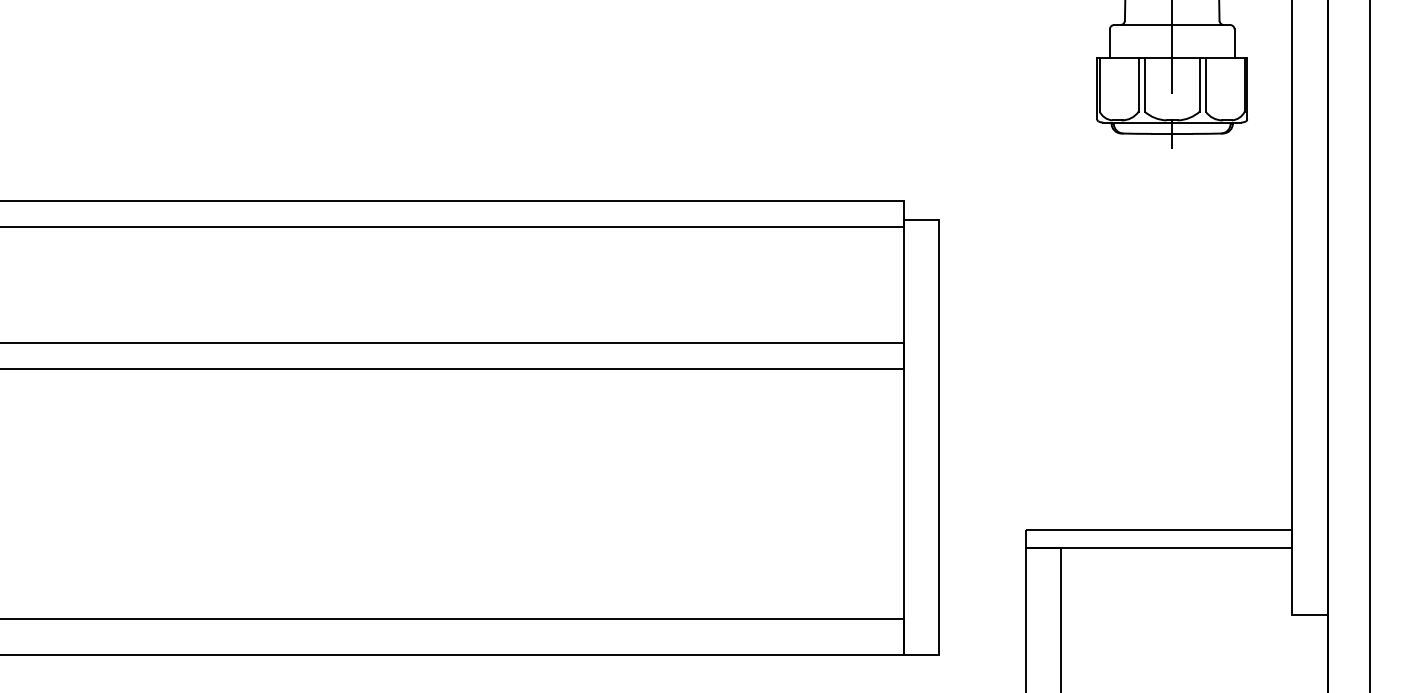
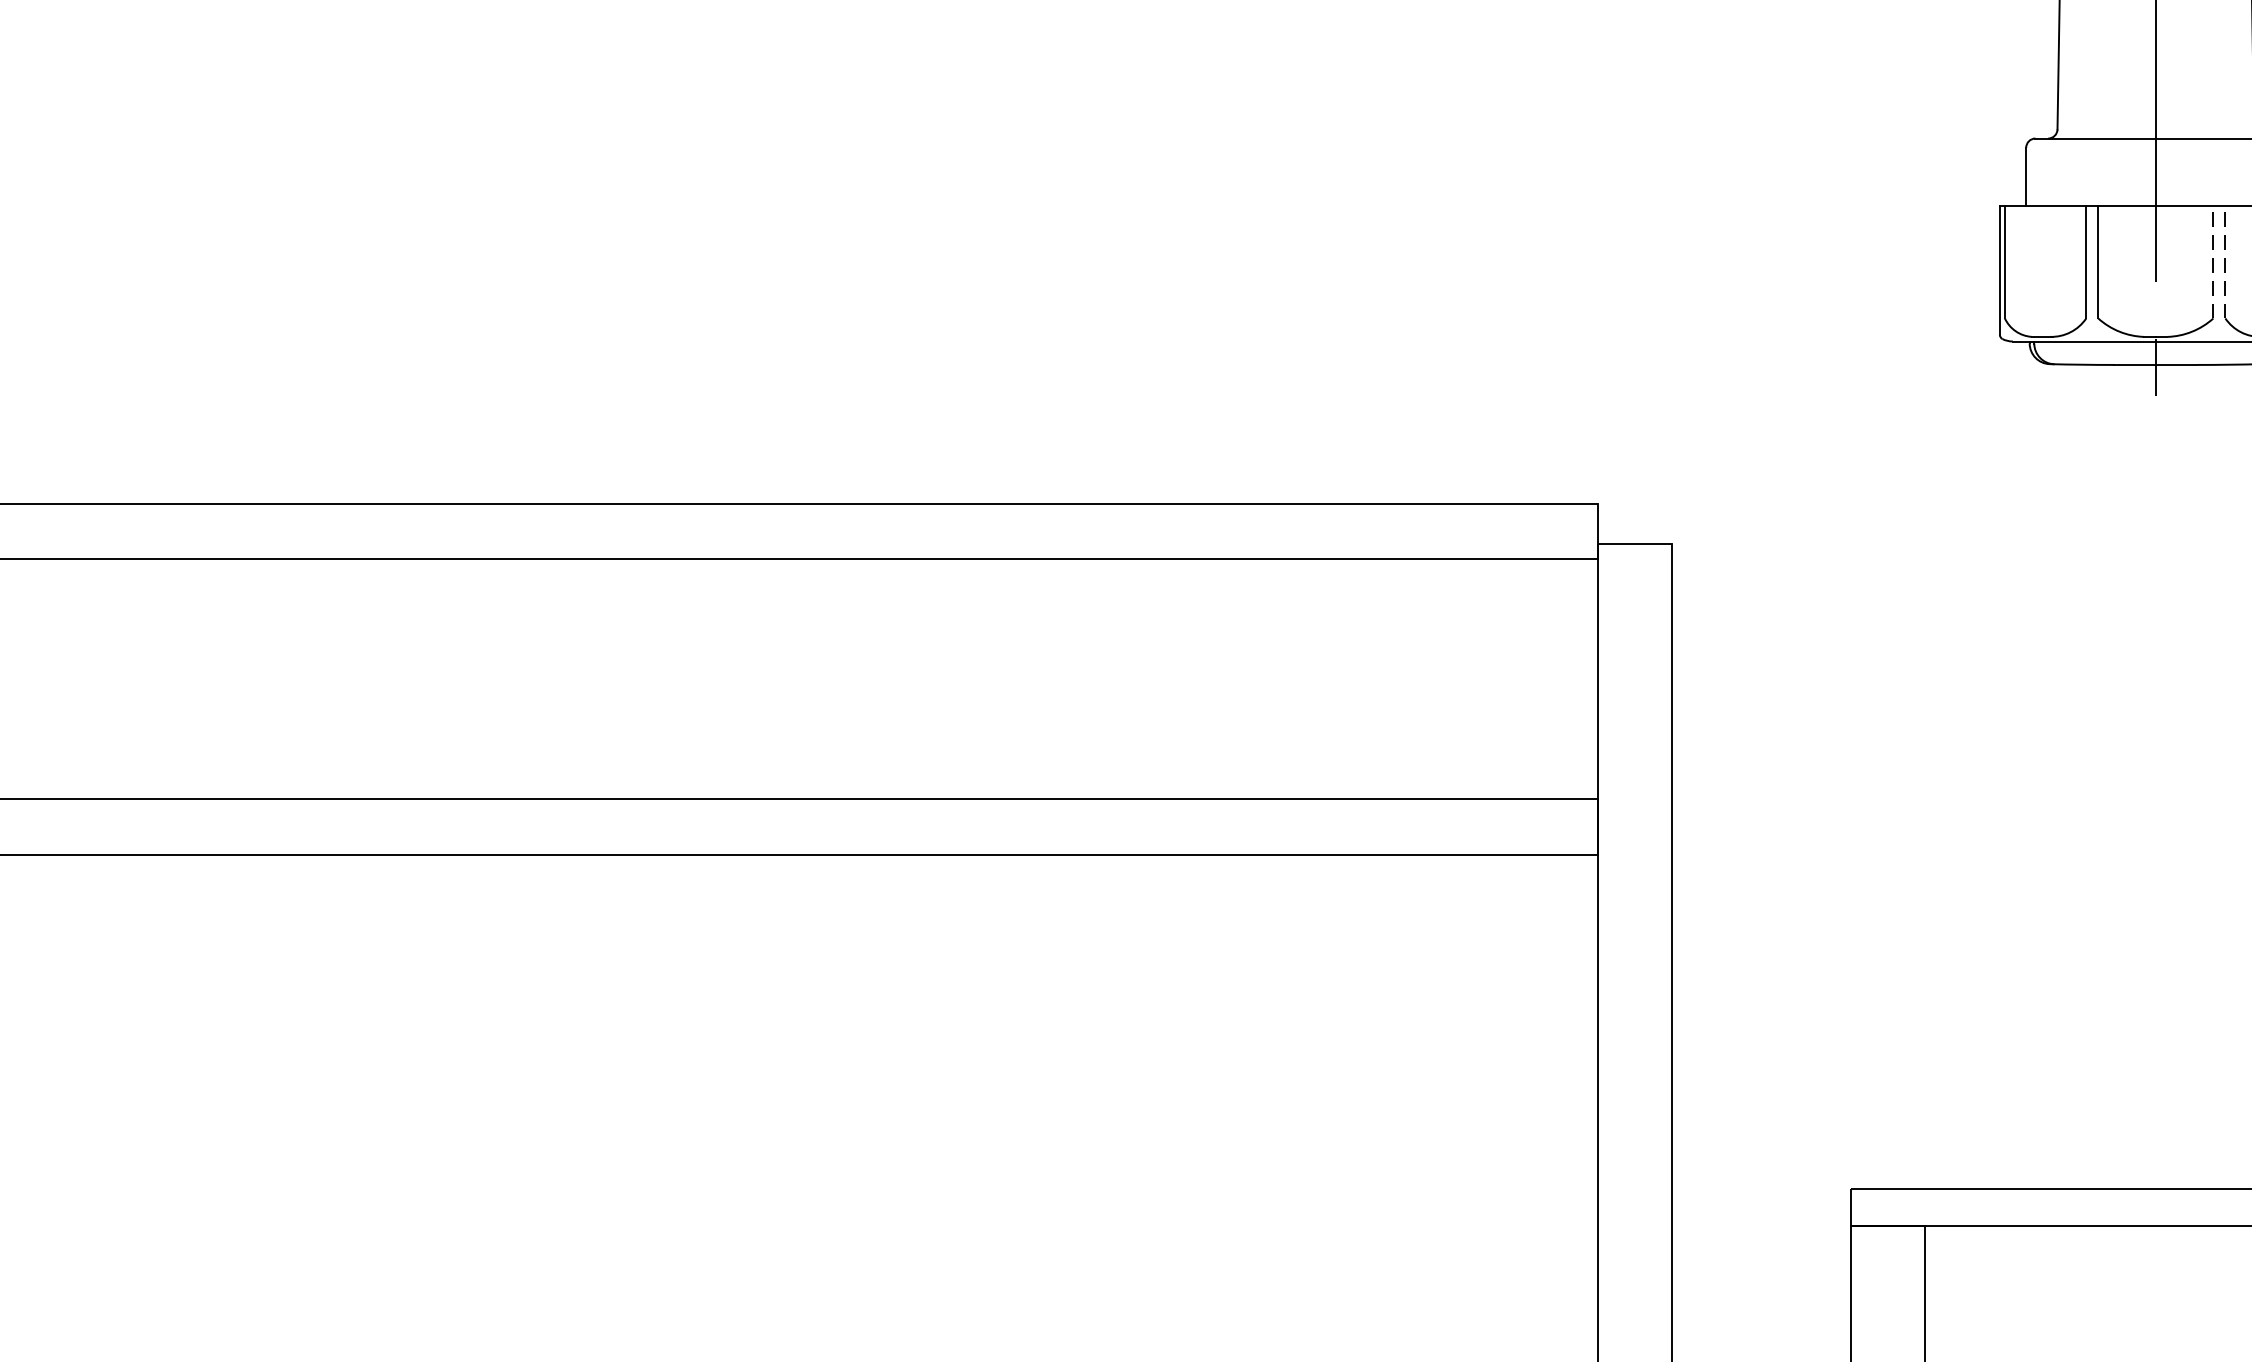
line: (1199, 84) -> (2212, 262), solid -> dashed
line: (1205, 84) -> (2225, 262), solid -> dashed

